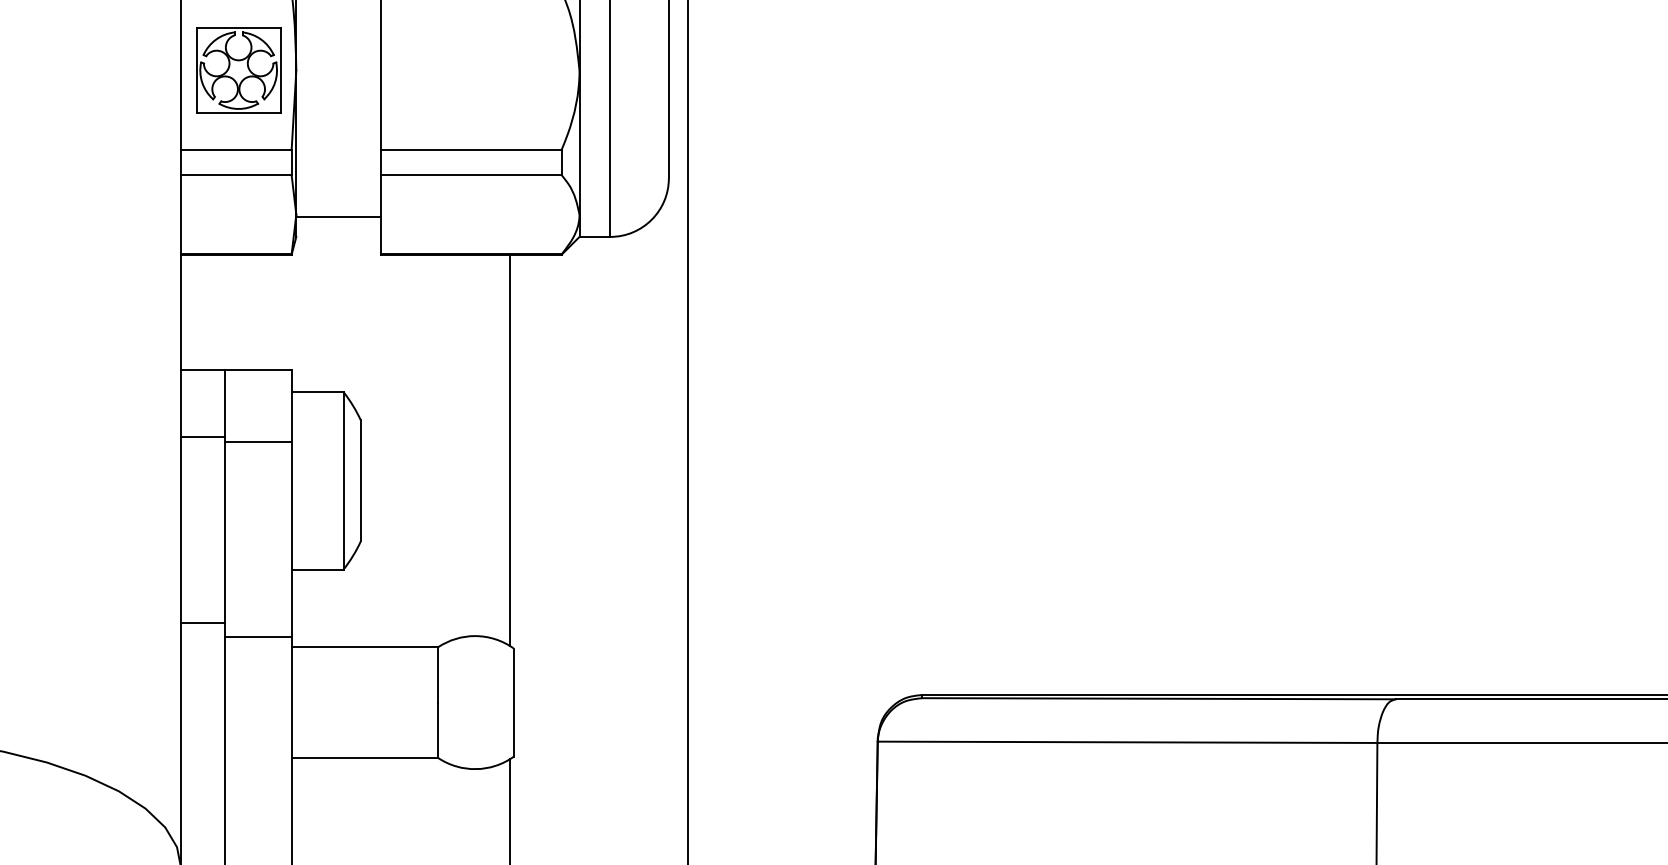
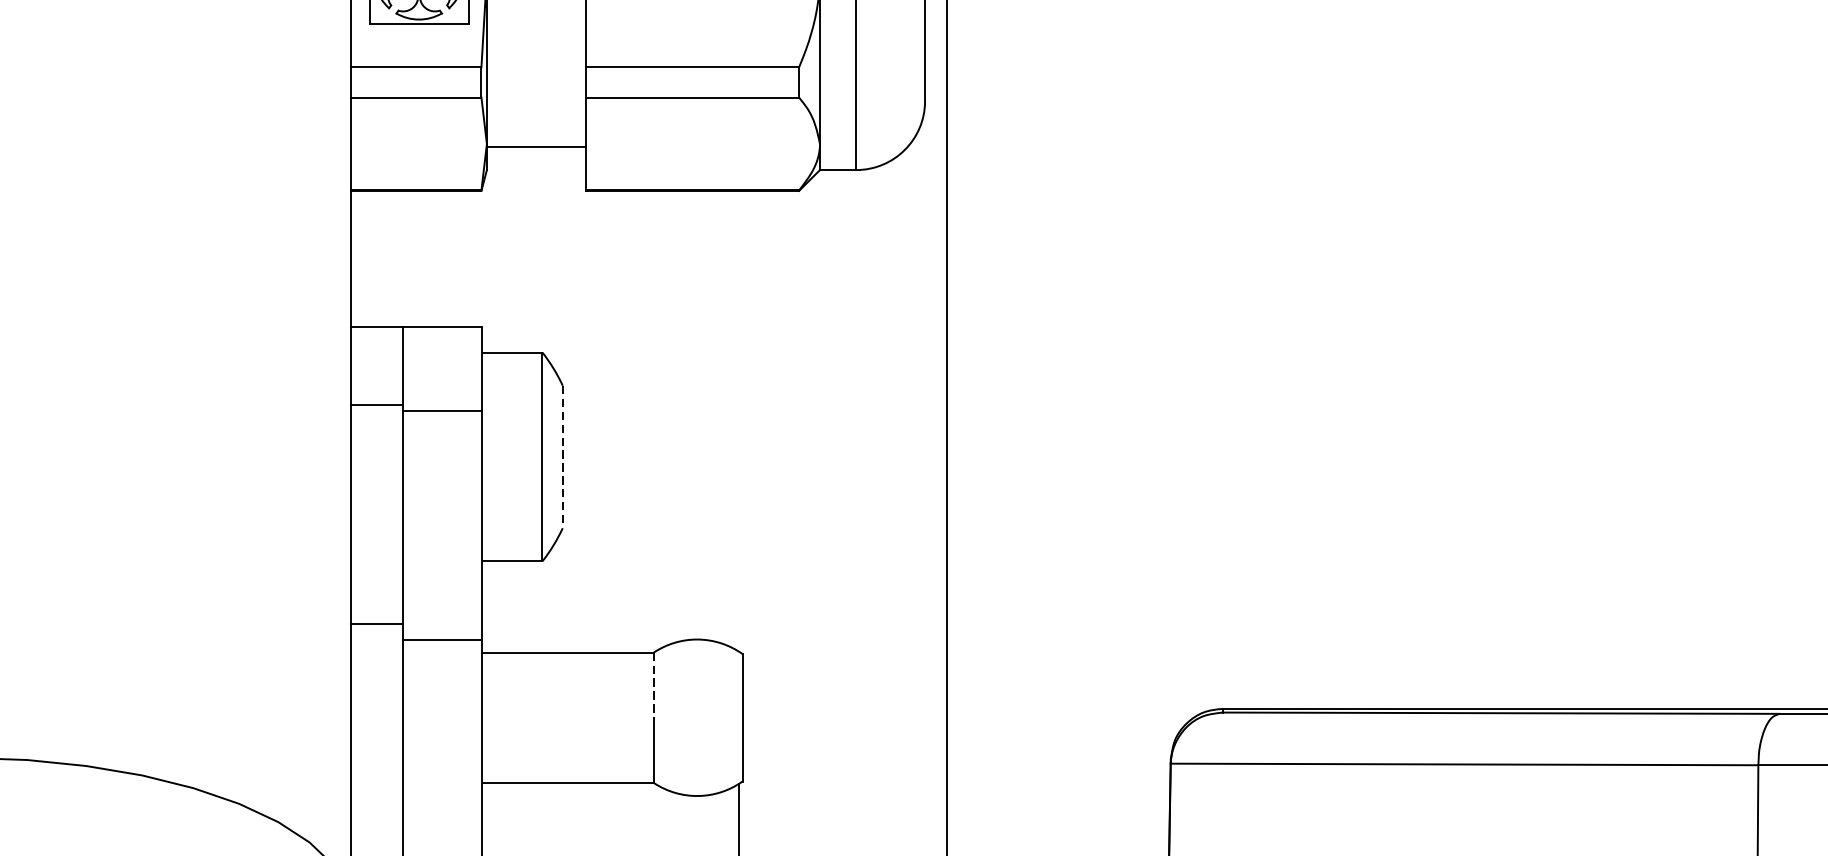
line: (510, 450) -> (738, 421), removed
line: (360, 480) -> (562, 456), solid -> dashed
line: (438, 674) -> (654, 684), solid -> dashed

